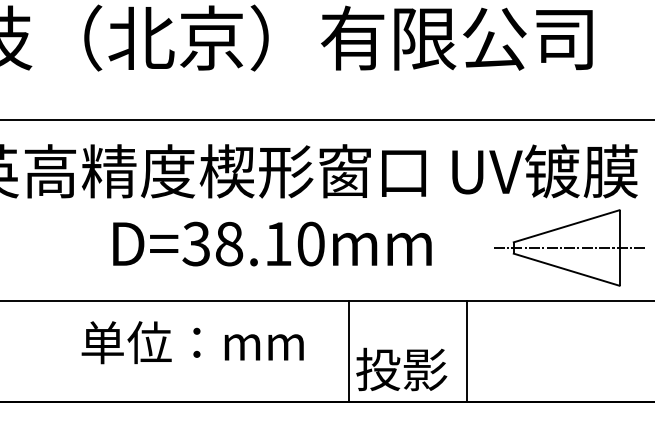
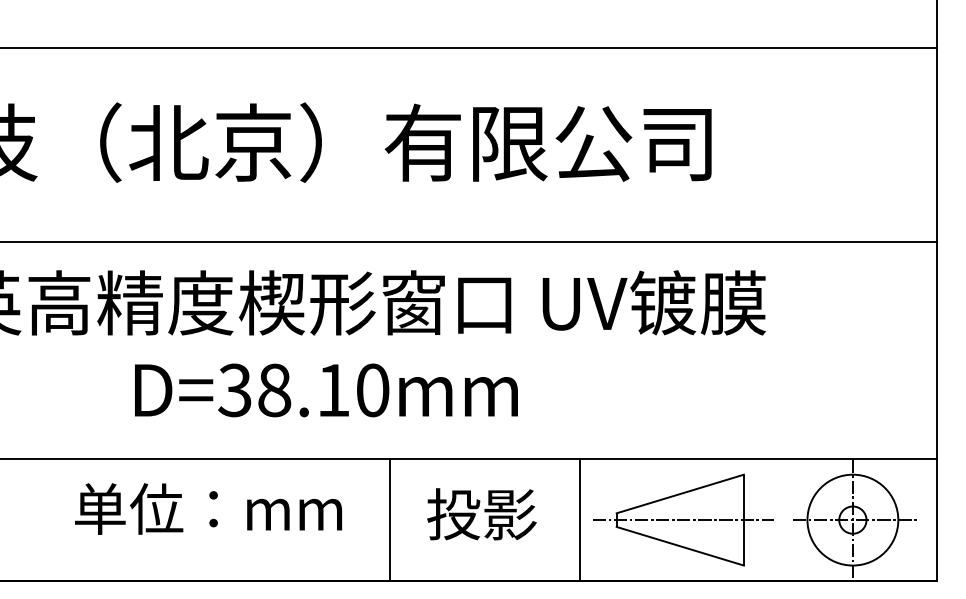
part: (569, 247) -> (683, 519), moved
text: (192, 342) -> (208, 508), moved
line: (348, 351) -> (390, 519), moved
line: (467, 351) -> (580, 519), moved
text: (401, 369) -> (481, 514), moved

